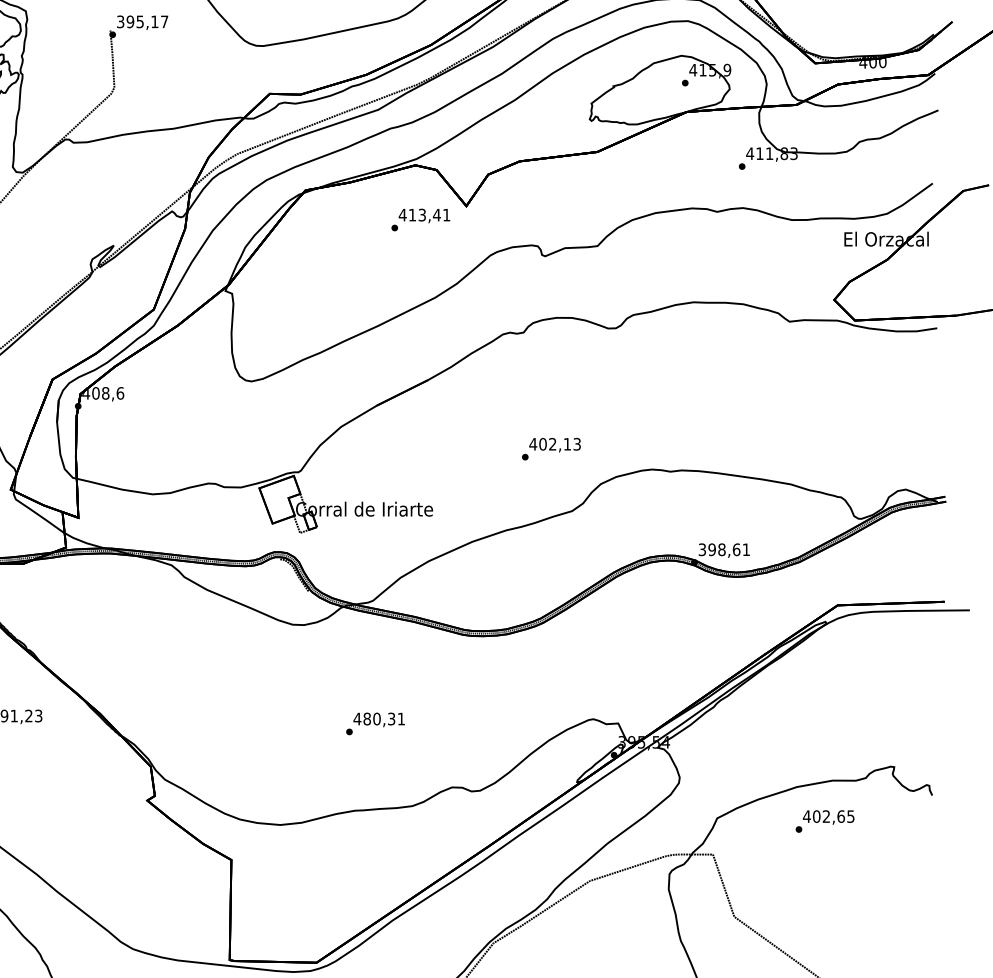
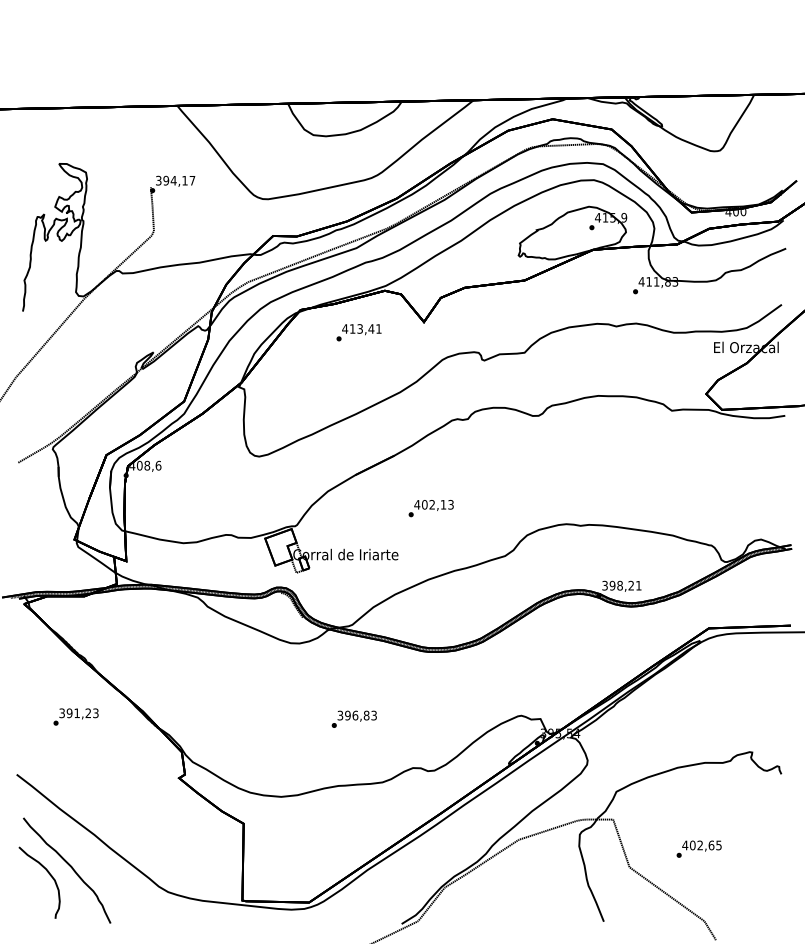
text: (139, 21) -> (173, 180), 395,17 -> 394,17
text: (420, 219) -> (358, 332), moved
text: (550, 449) -> (430, 508), moved
text: (736, 549) -> (631, 585), 398,61 -> 398,21
text: (378, 718) -> (356, 715), 480,31 -> 396,83
text: (824, 820) -> (698, 848), moved

